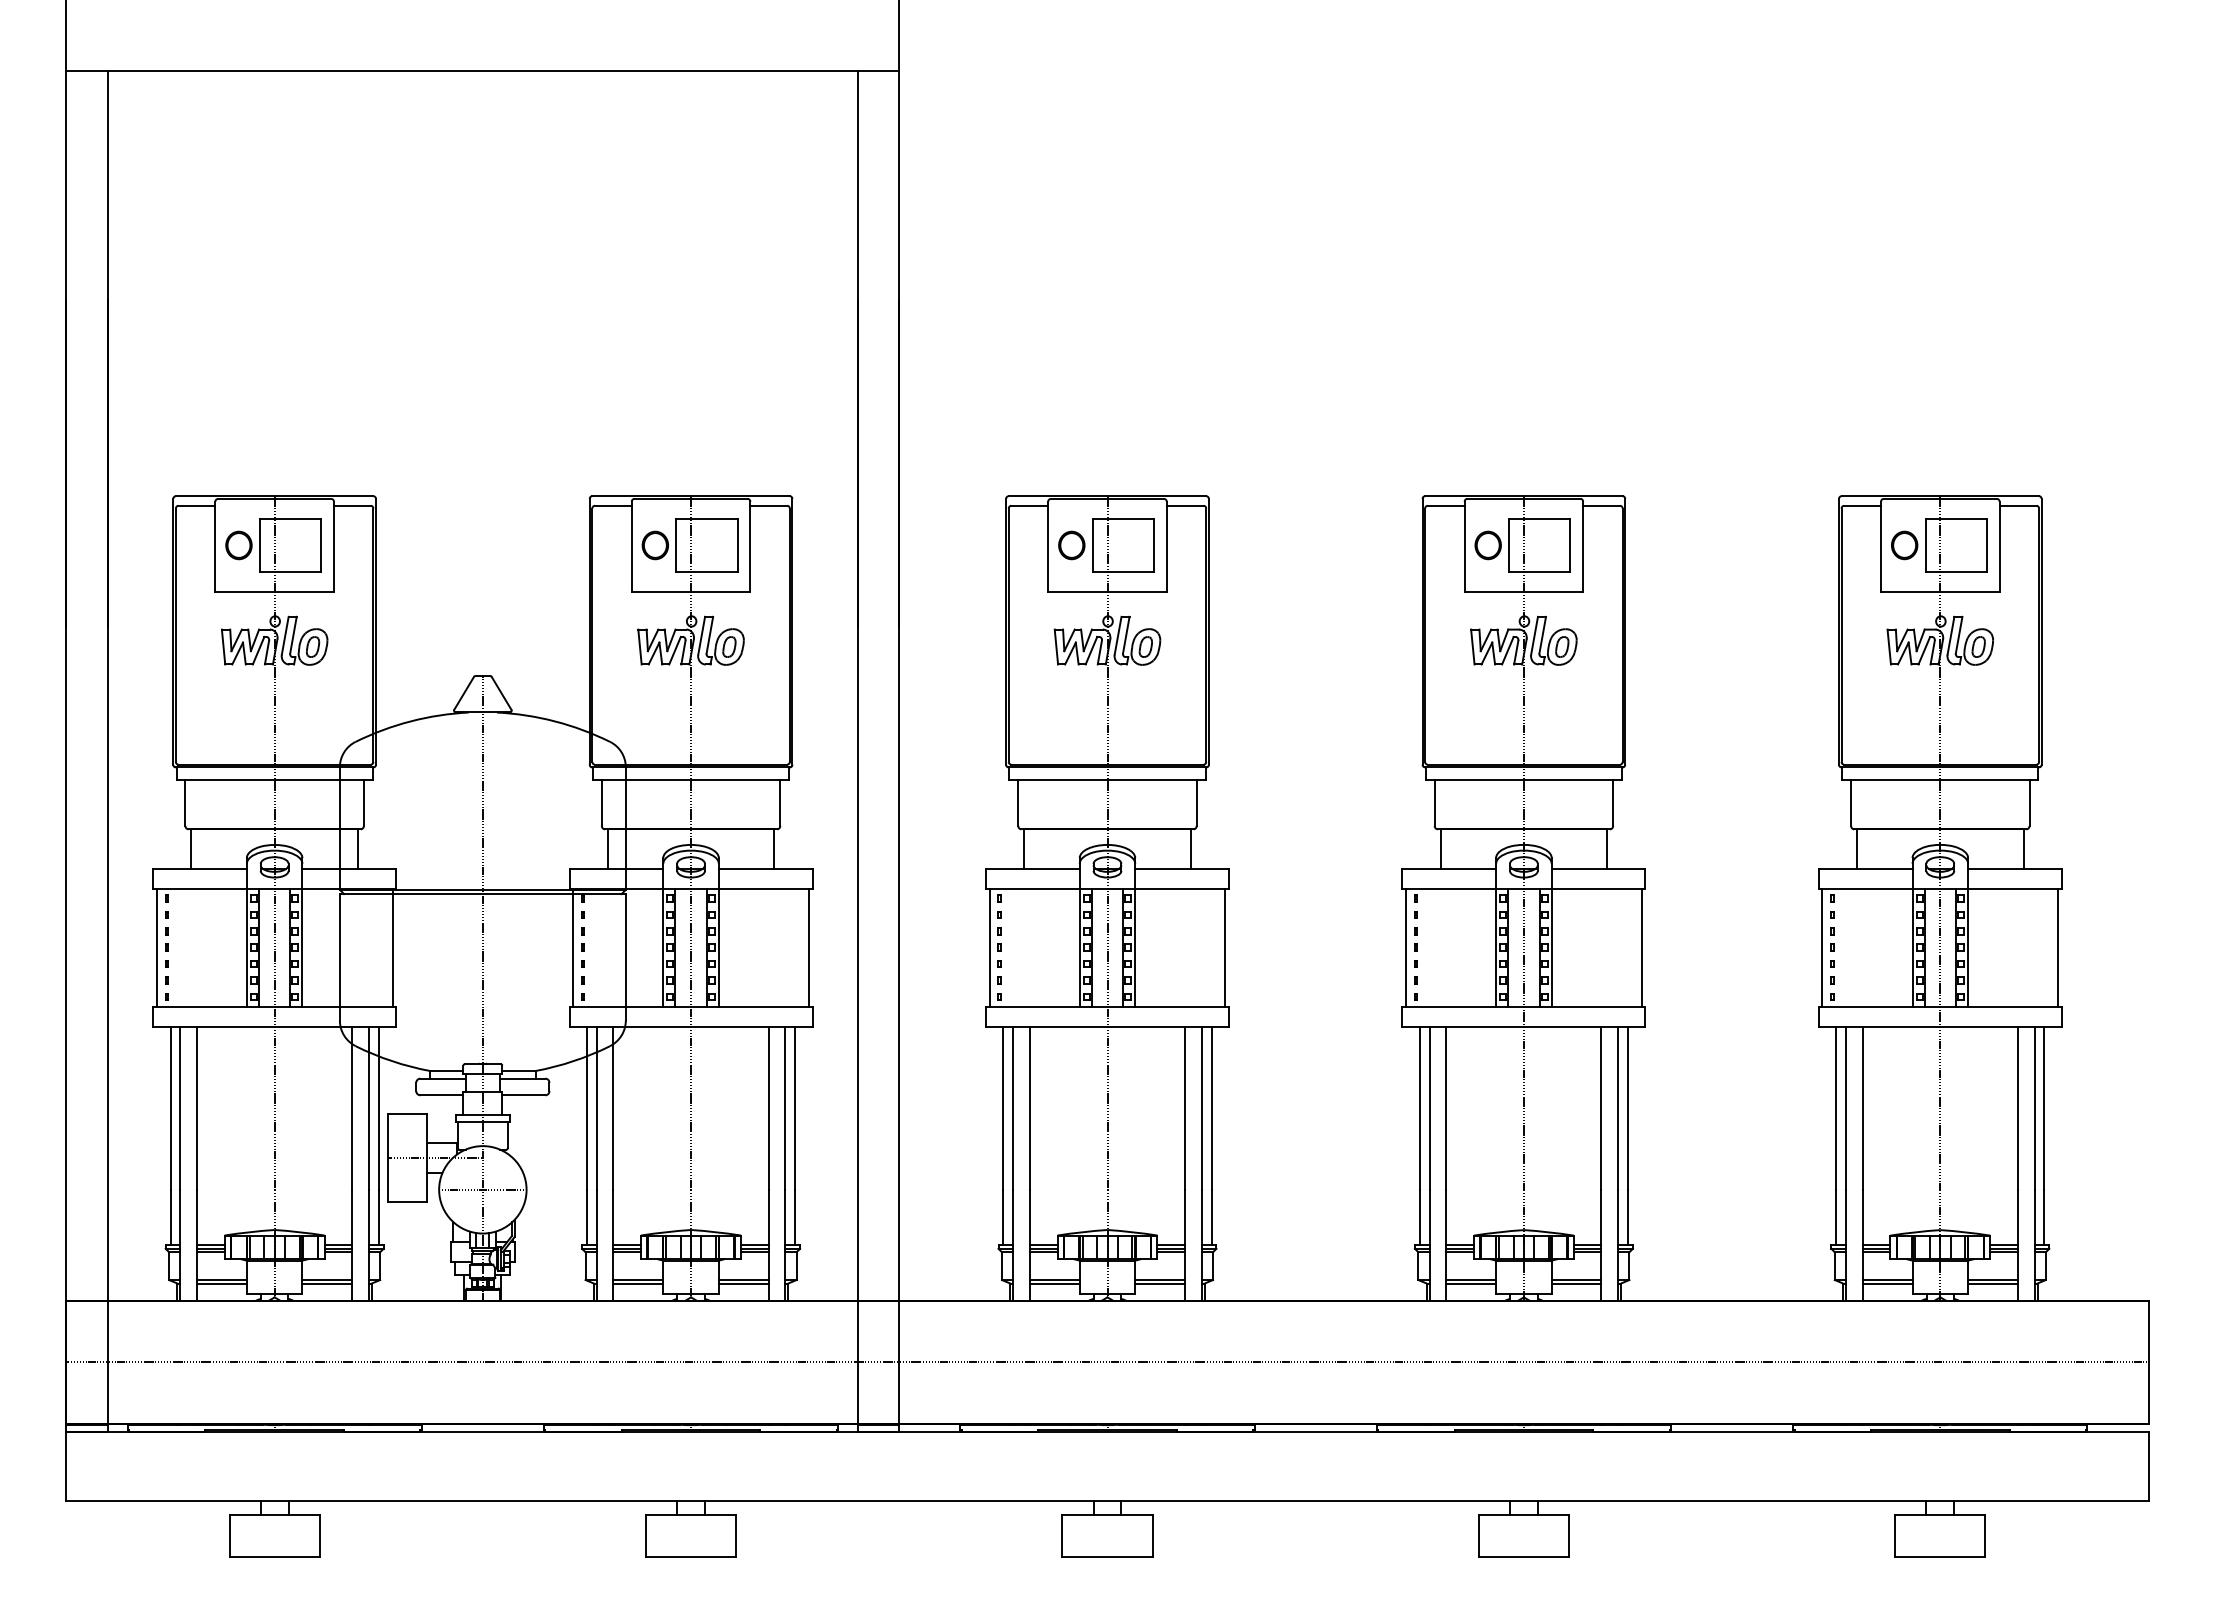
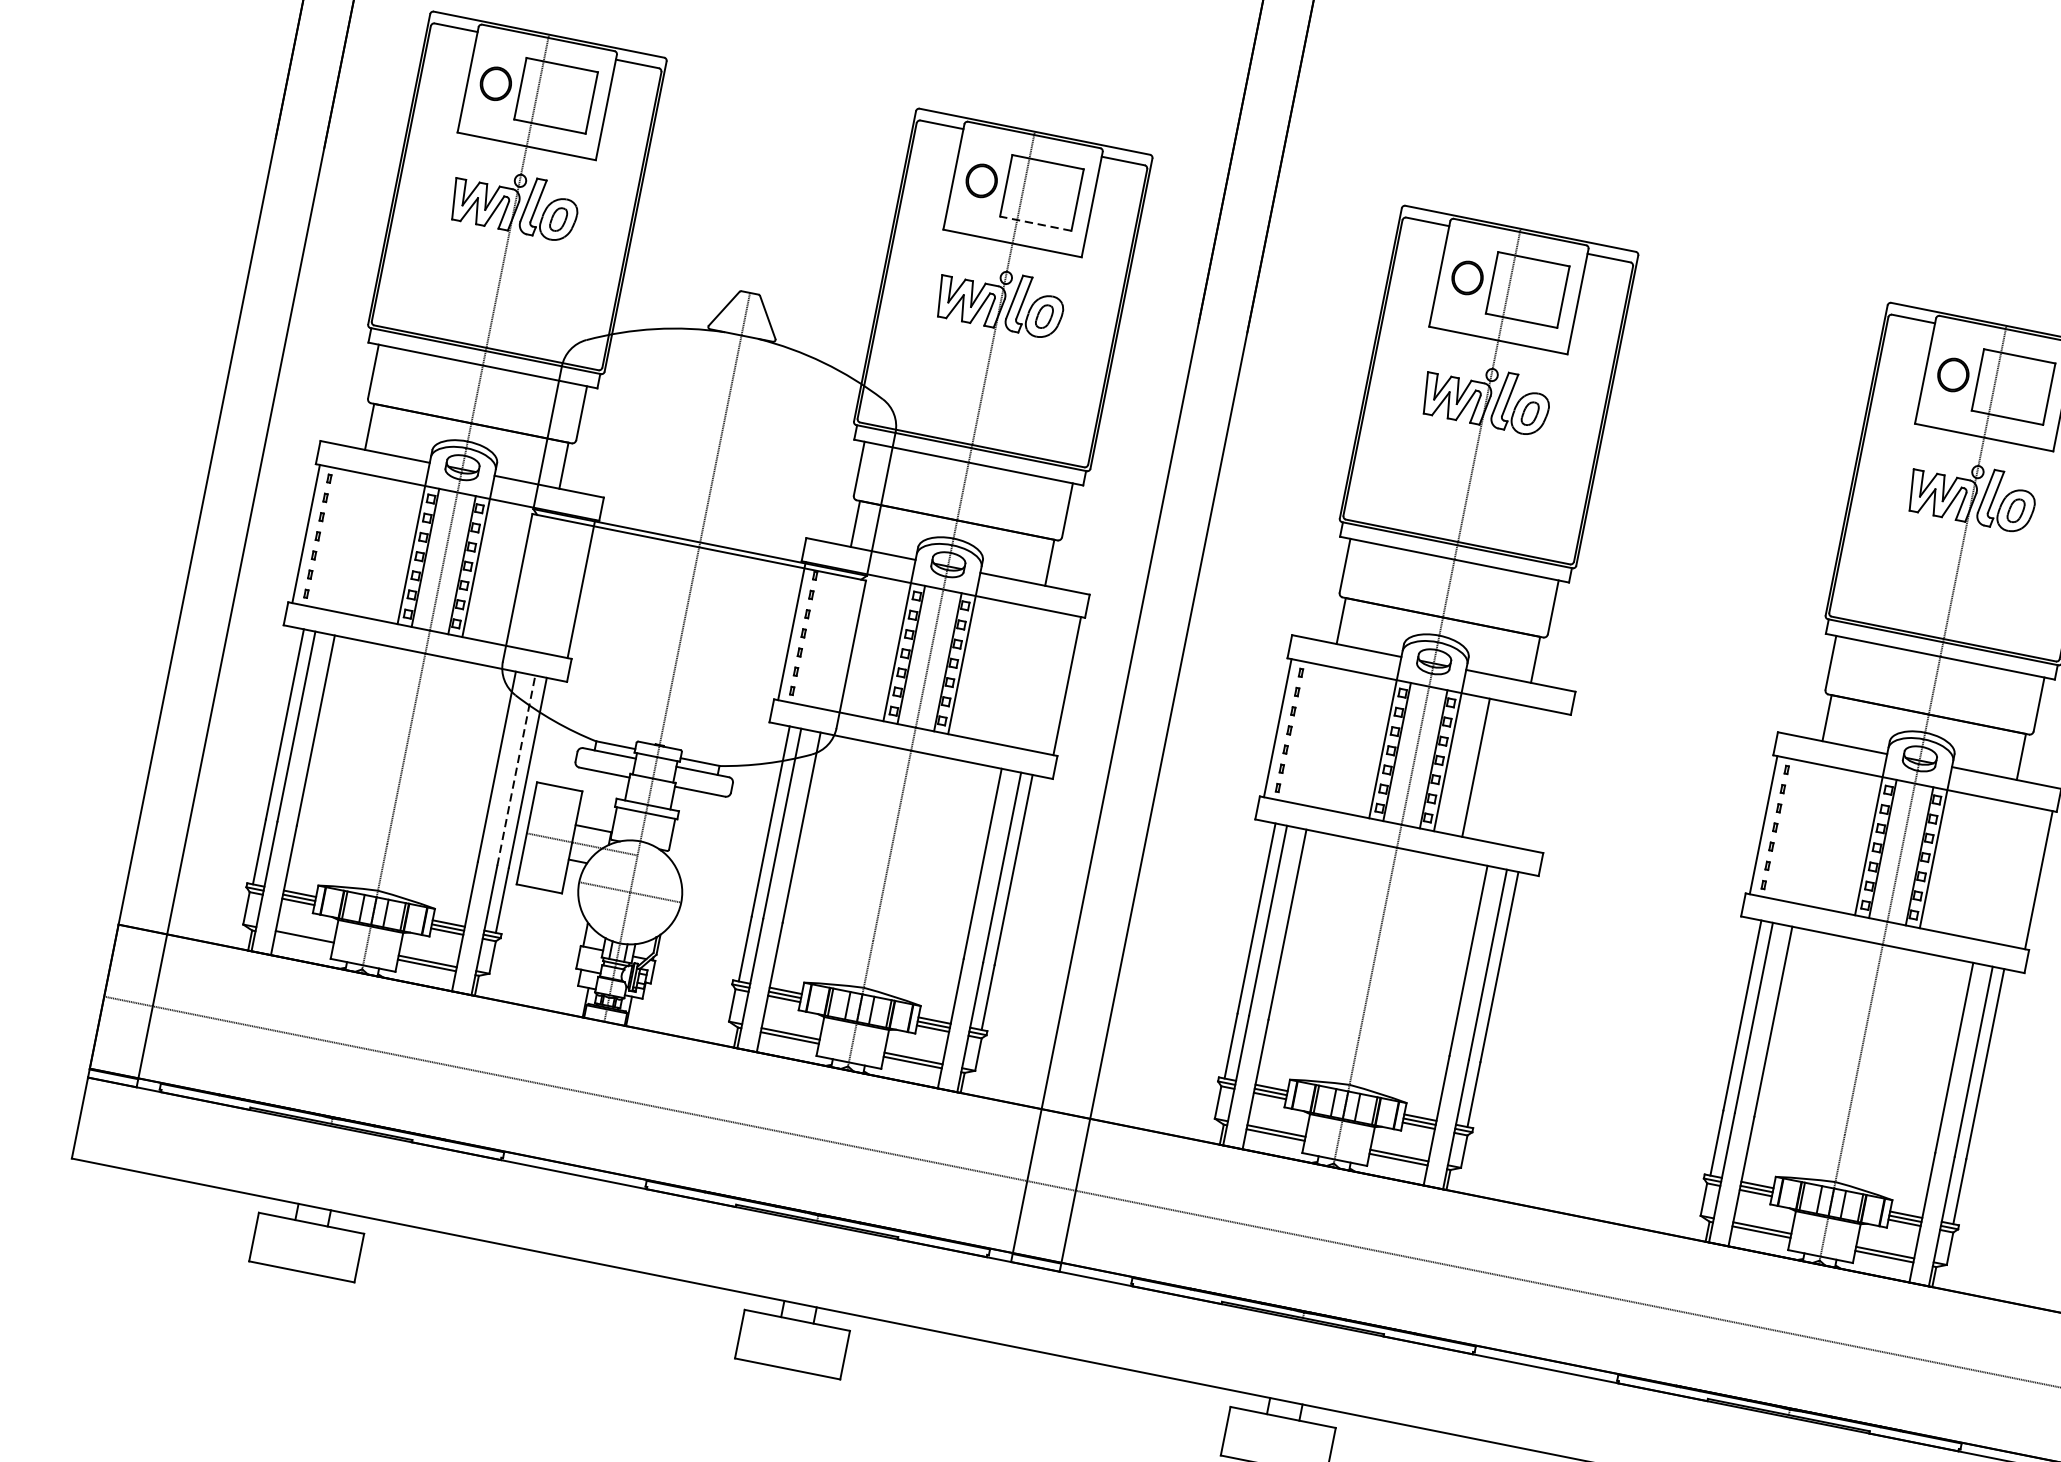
line: (706, 571) -> (1035, 223), solid -> dashed
line: (1225, 947) -> (1476, 767), moved
line: (368, 1107) -> (516, 769), solid -> dashed
line: (221, 1283) -> (303, 940), removed

